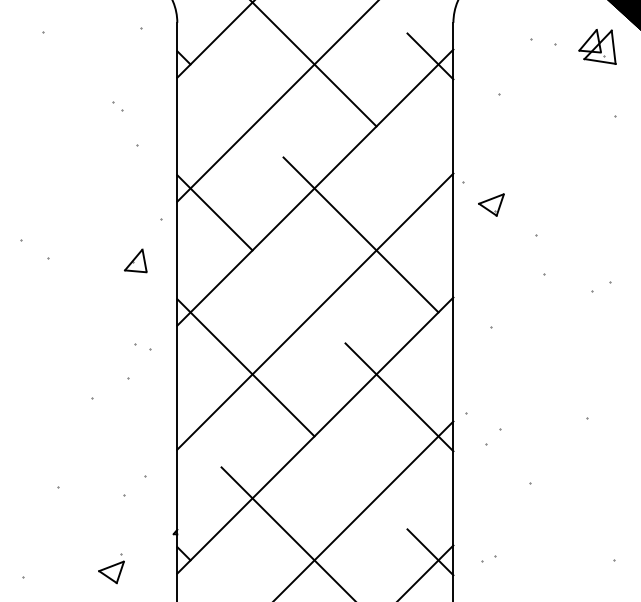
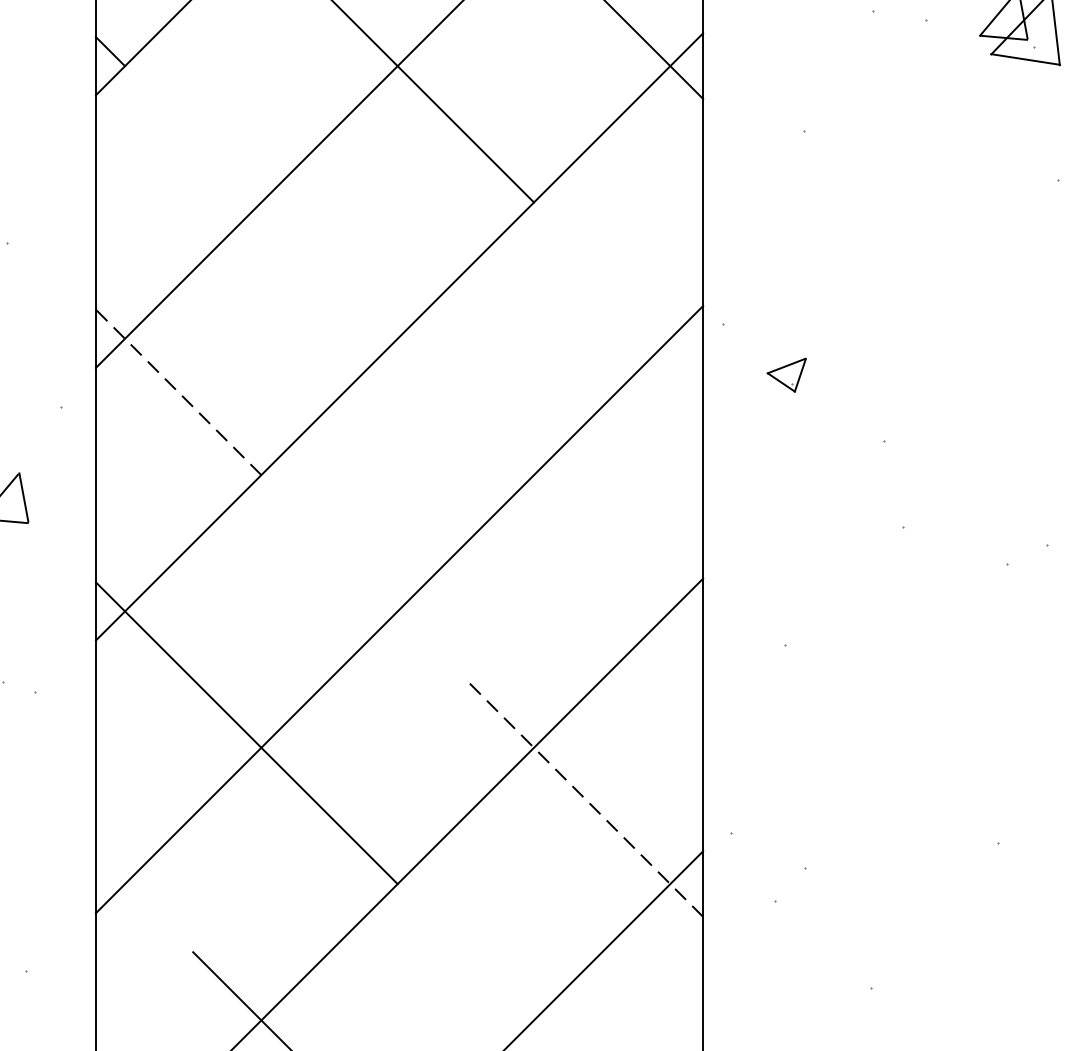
part: (491, 204) -> (786, 374), size x0.7
line: (214, 212) -> (177, 391), solid -> dashed
line: (360, 234) -> (498, 440), removed
line: (399, 397) -> (584, 798), solid -> dashed

